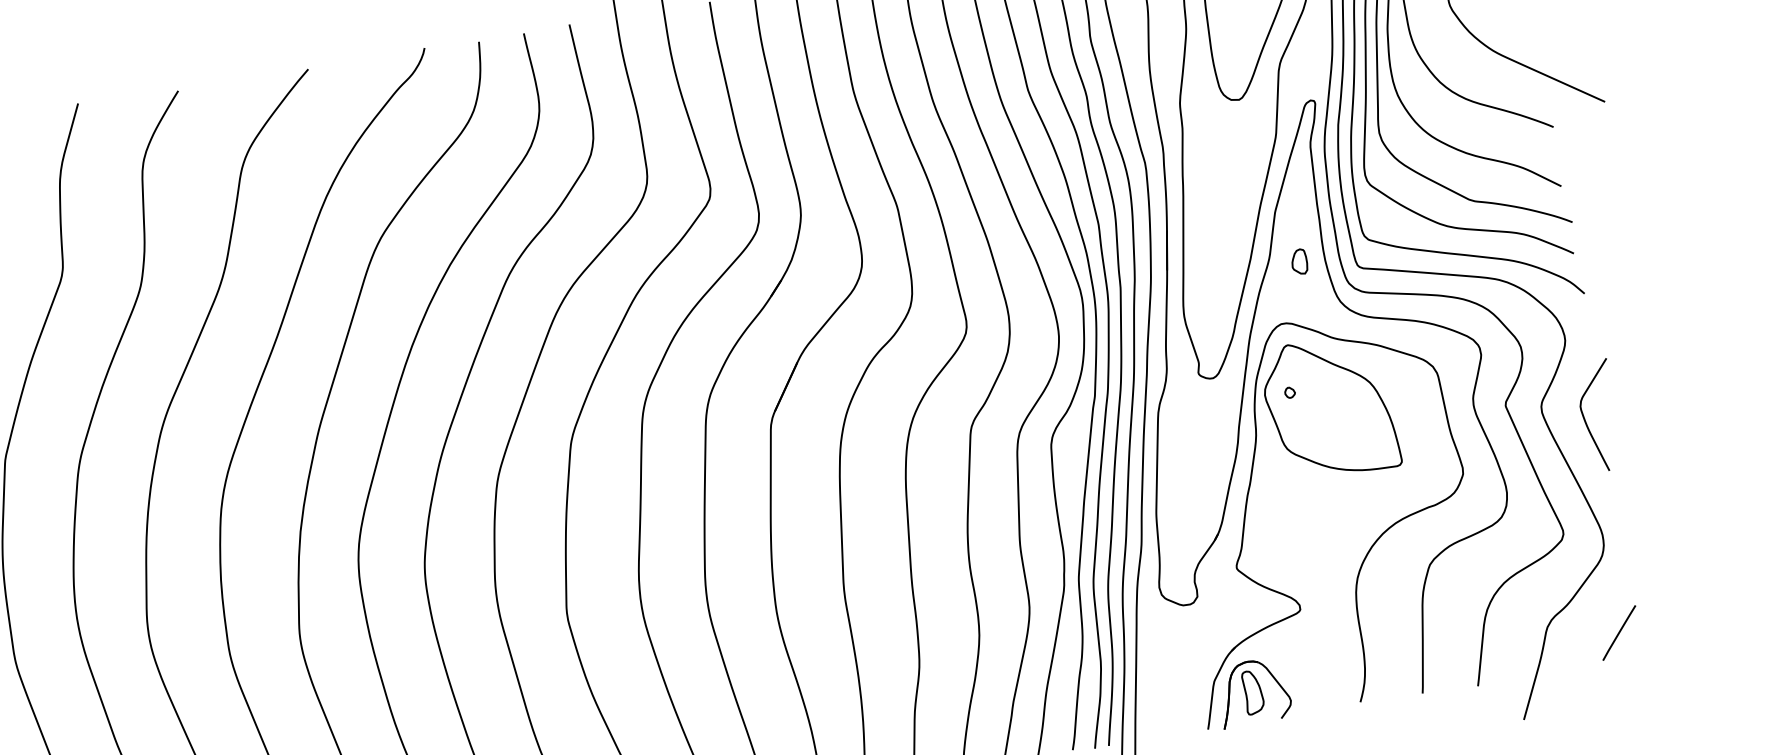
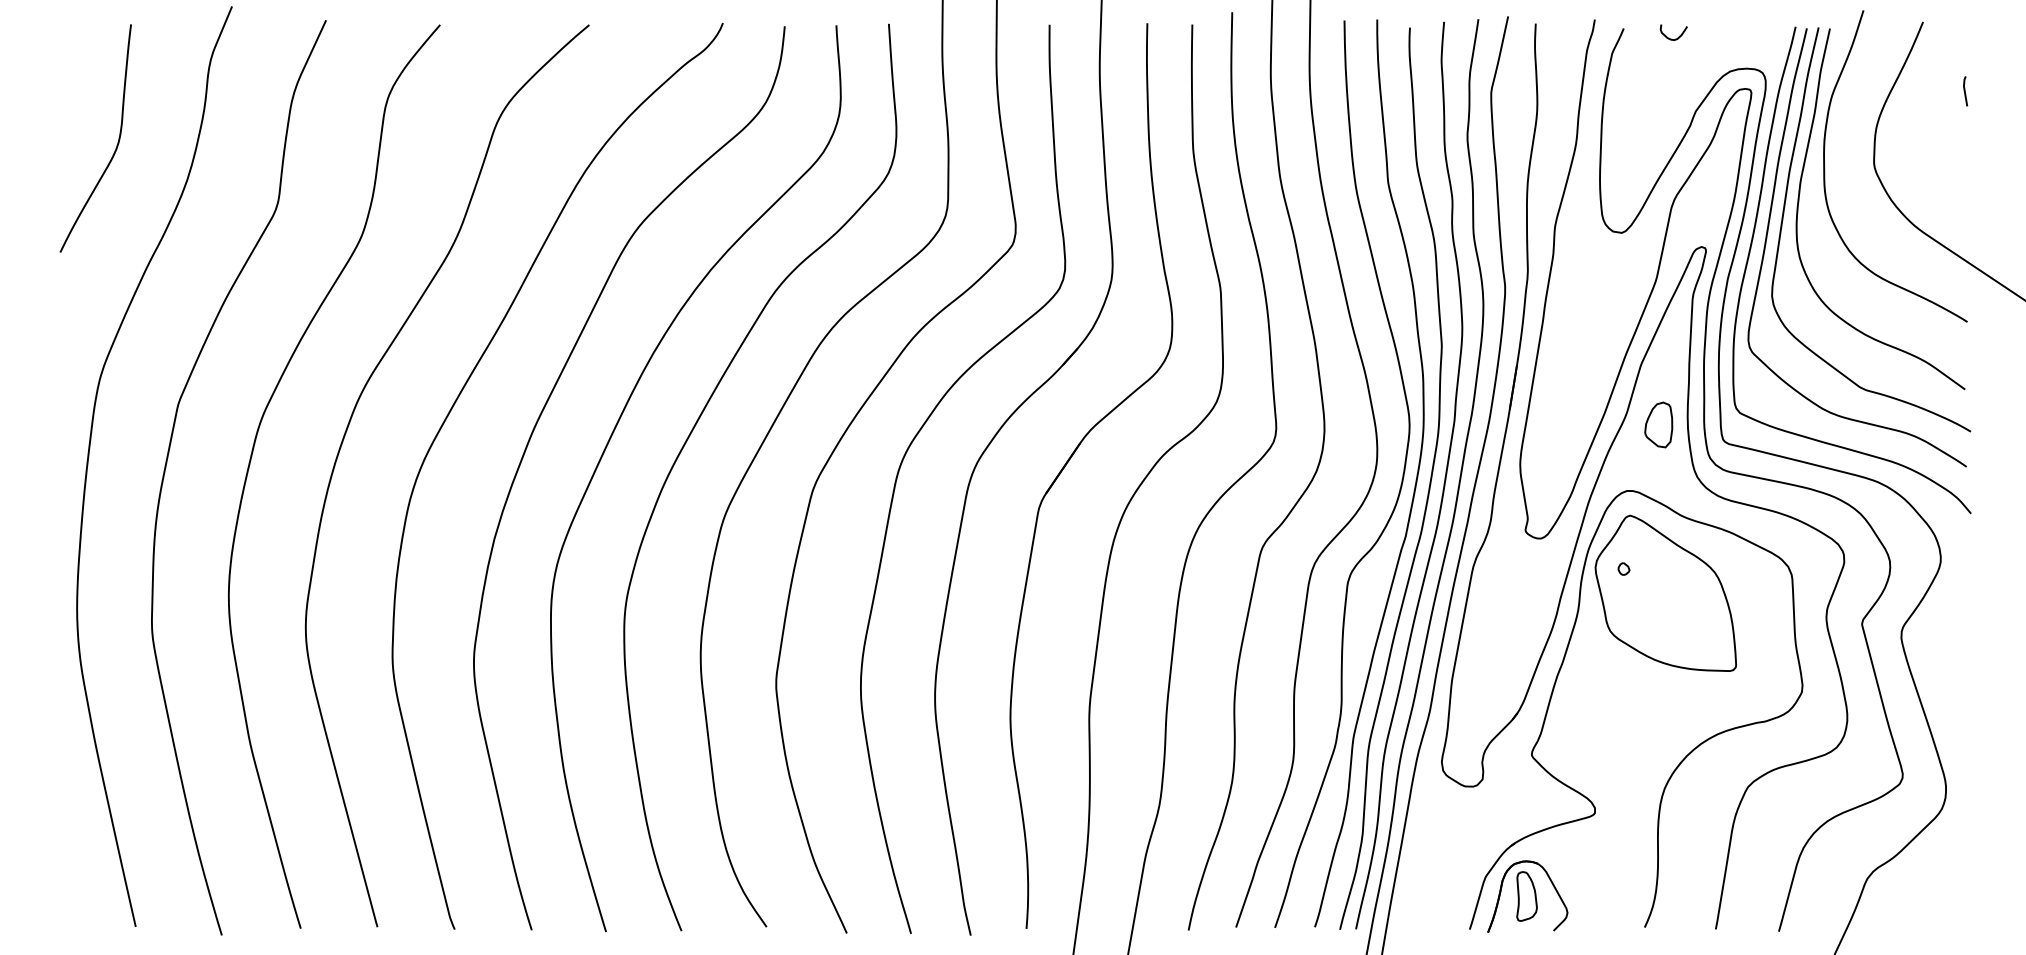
part: (1299, 261) -> (1658, 424), size x1.6
curve: (1586, 422) -> (1949, 657), removed
line: (1619, 632) -> (1946, 898), removed

